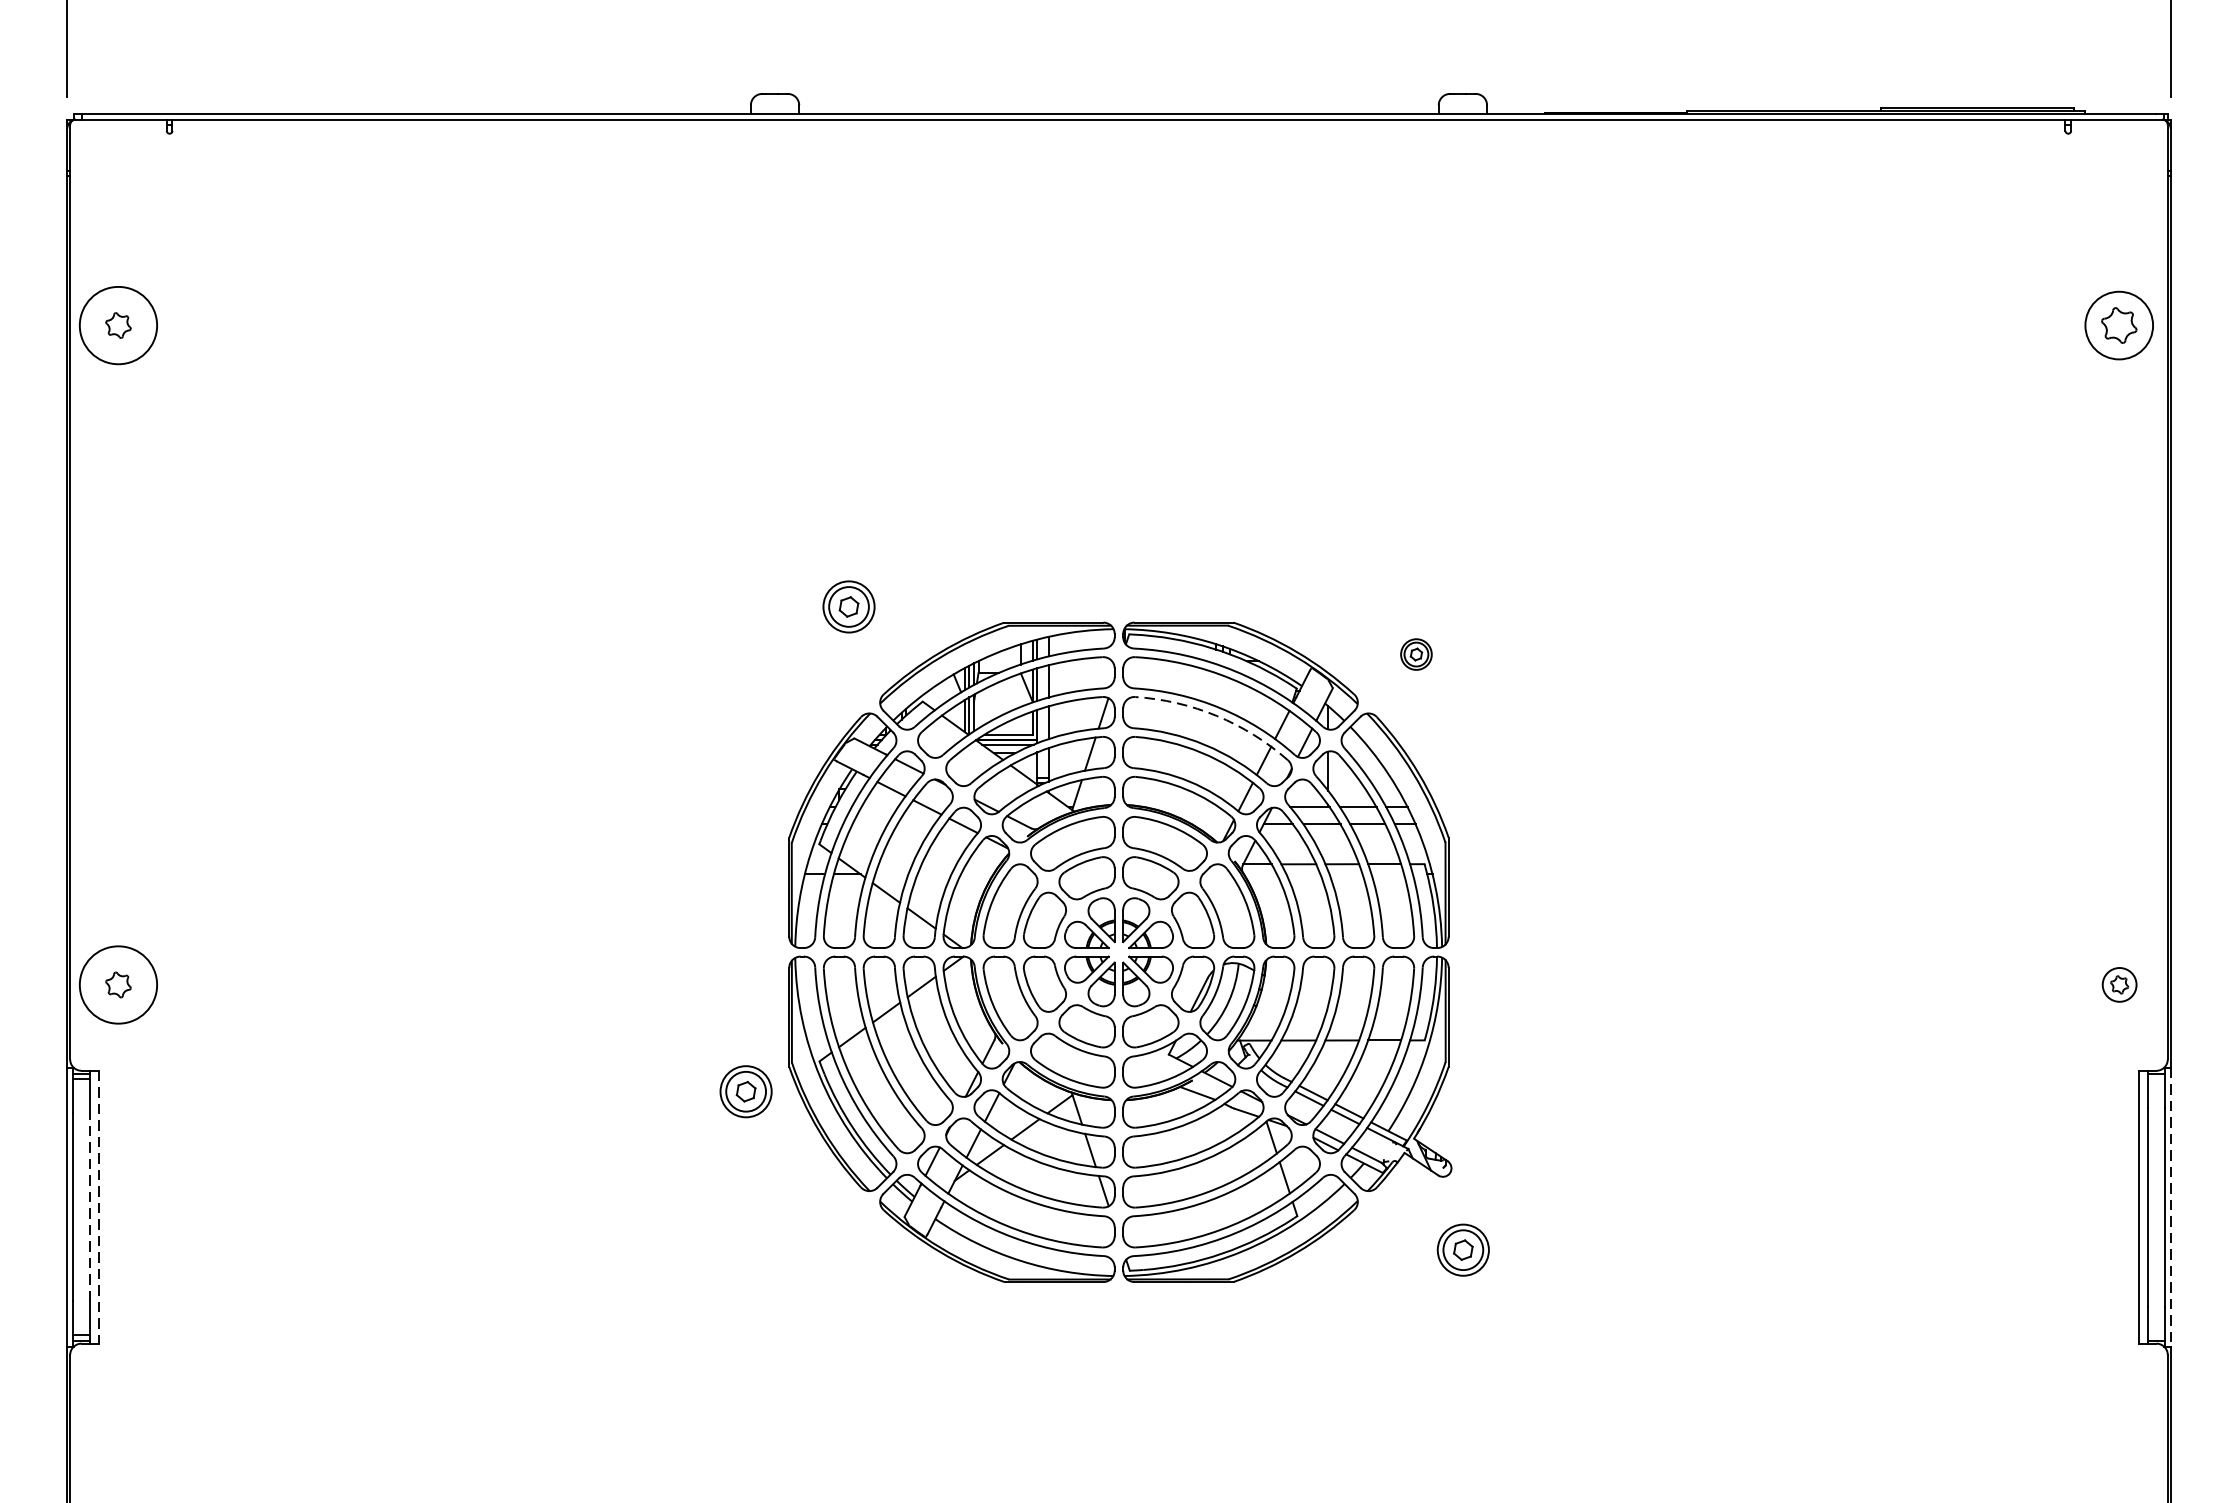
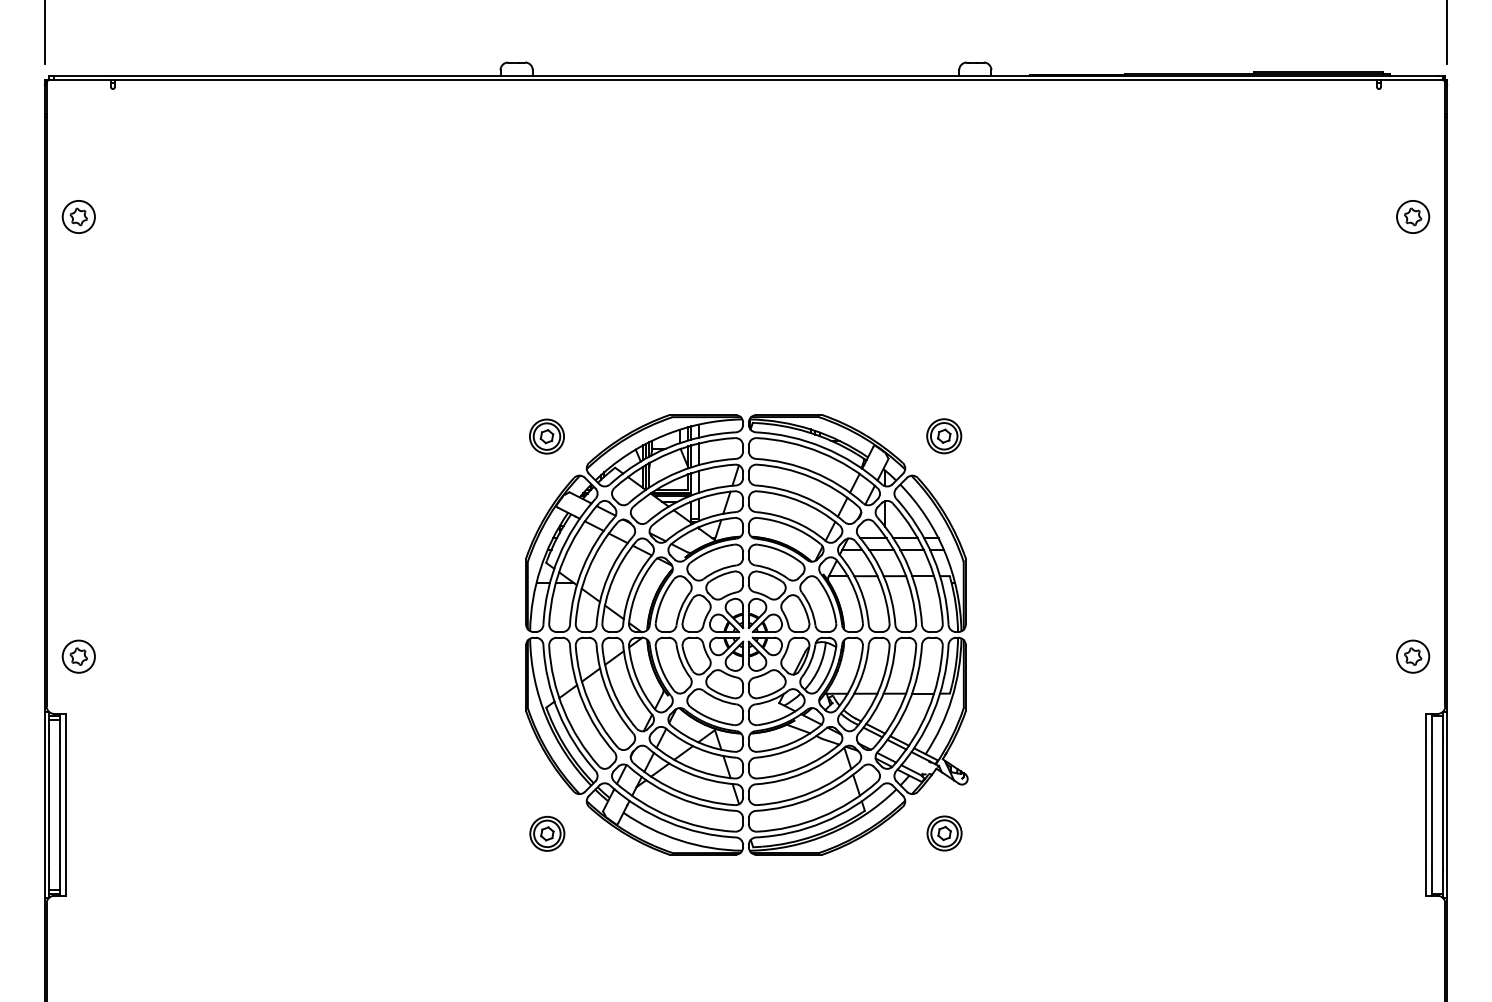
circle: (117, 324) -> (78, 216), size x0.62
part: (2120, 324) -> (1413, 216), size x0.71
part: (848, 606) -> (546, 436), moved
part: (1416, 654) -> (944, 436), size x1.67
arc: (1217, 716) -> (811, 477), dashed -> solid
circle: (117, 984) -> (78, 656), size x0.62
part: (2120, 984) -> (1413, 656), size x1.43
part: (746, 1091) -> (547, 833), moved
line: (89, 1206) -> (59, 804), dashed -> solid
line: (98, 1206) -> (65, 804), dashed -> solid
line: (2171, 1206) -> (1447, 804), dashed -> solid
part: (1463, 1250) -> (944, 833), moved

